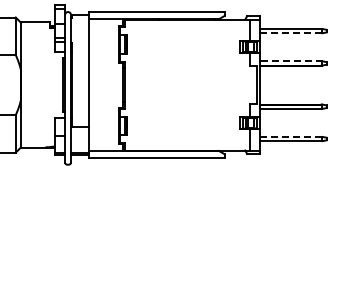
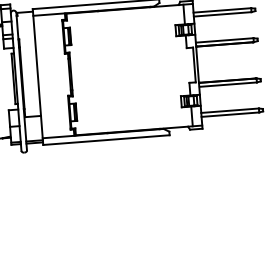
line: (290, 33) -> (221, 14), dashed -> solid
line: (291, 61) -> (224, 40), dashed -> solid
line: (290, 136) -> (229, 110), dashed -> solid

